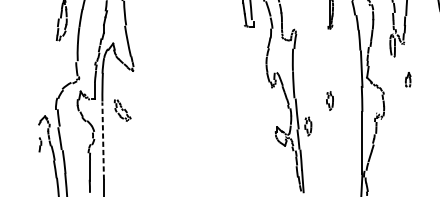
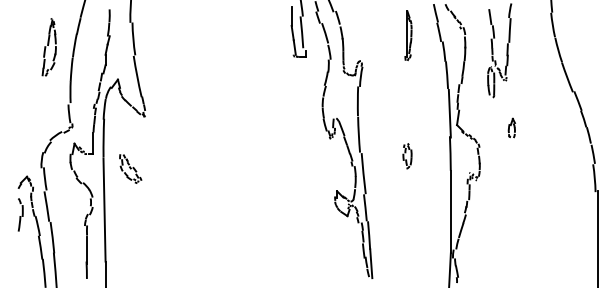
part: (308, 126) -> (378, 190), removed
line: (103, 140) -> (104, 209), dashed -> solid
part: (40, 144) -> (20, 214), size x1.67

